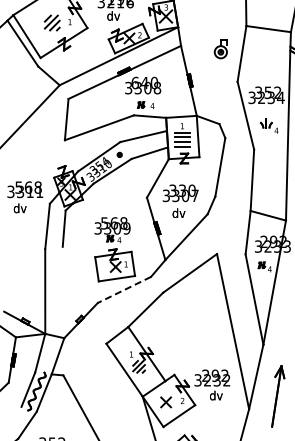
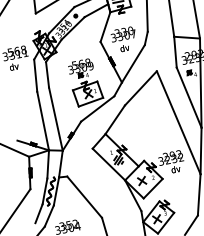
line: (124, 289) -> (97, 108), dashed -> solid
line: (63, 292) -> (55, 119), added
line: (13, 418) -> (38, 213), added

